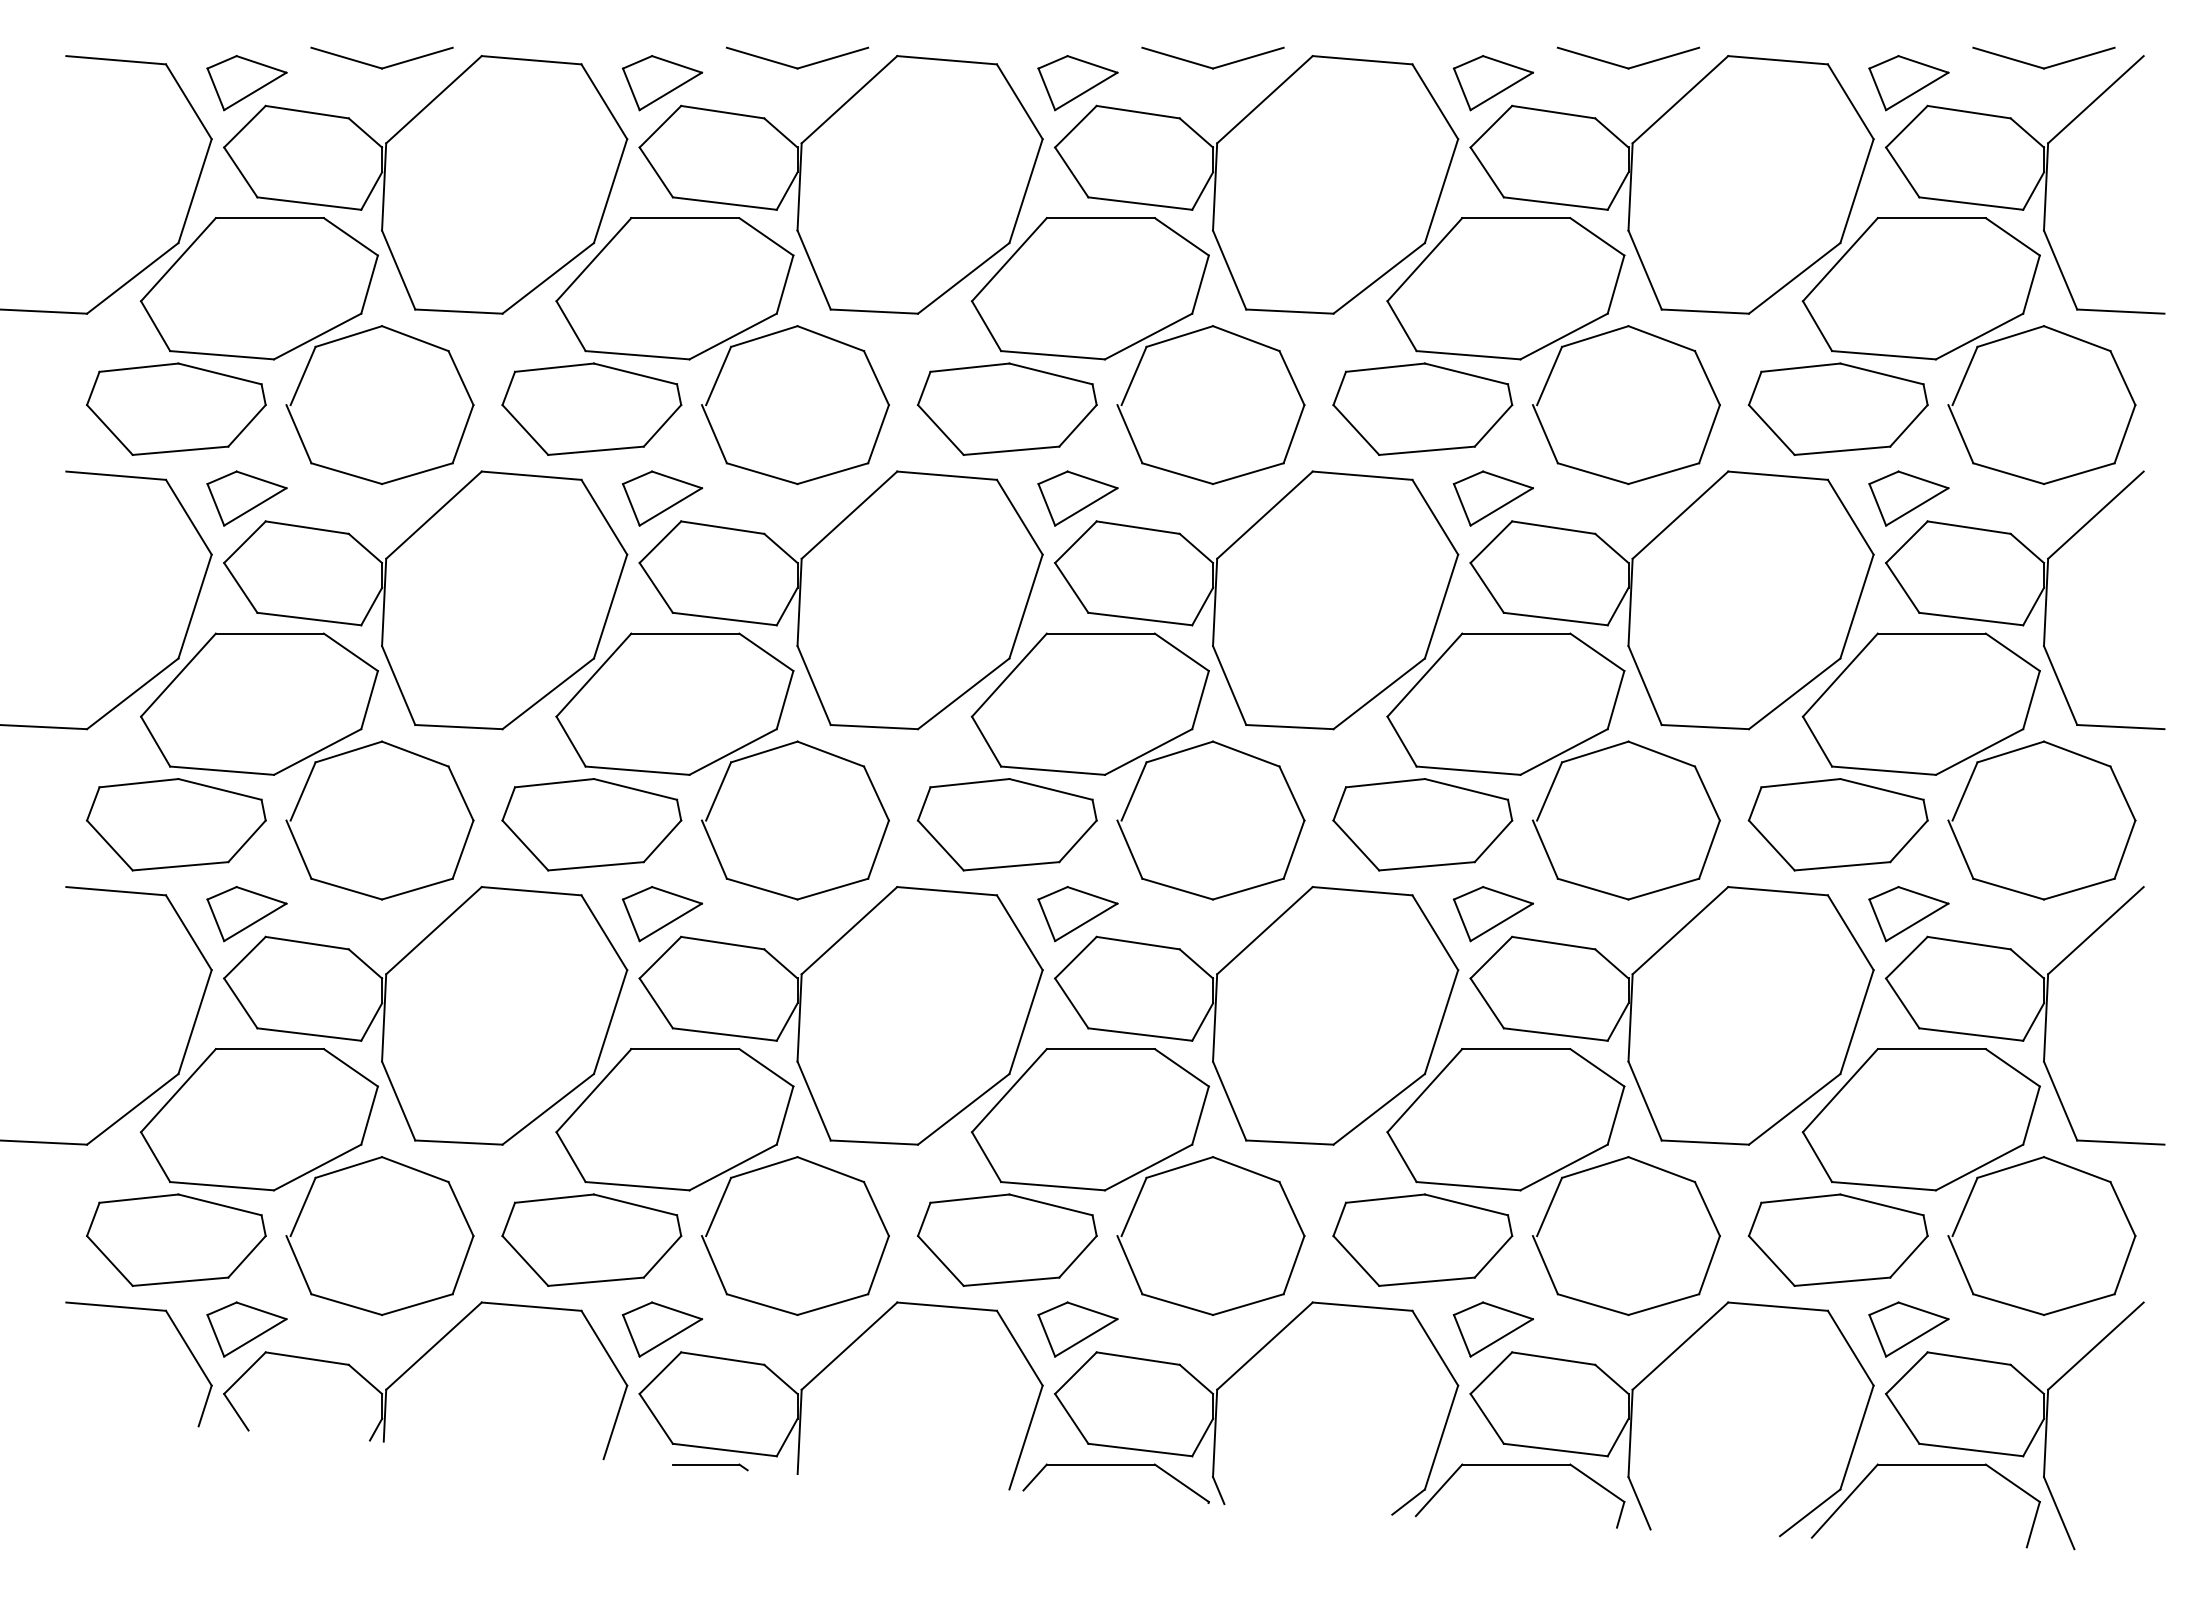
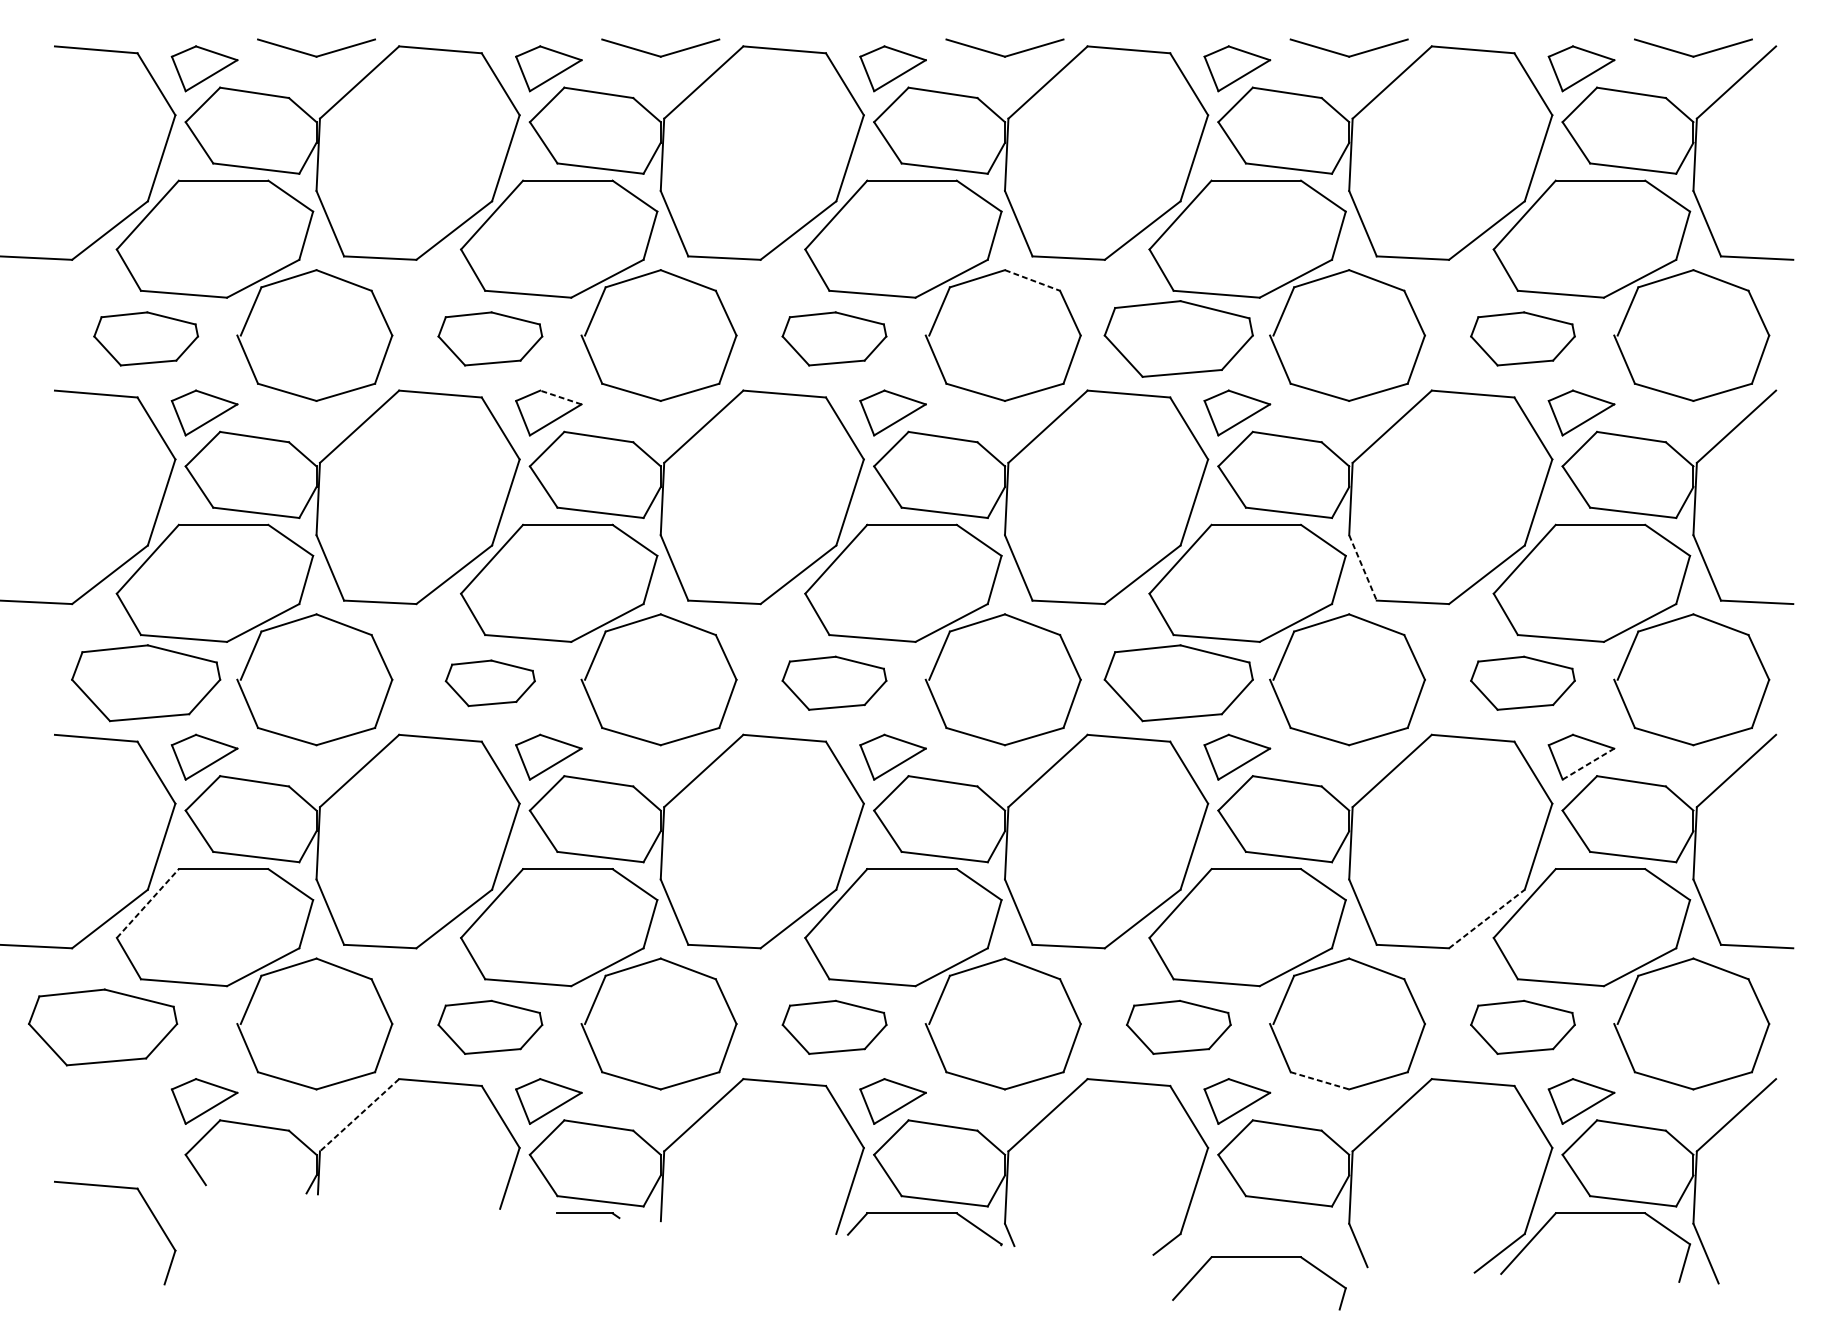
line: (1246, 338) -> (1032, 280), solid -> dashed
part: (176, 408) -> (146, 338), size x0.7
part: (591, 408) -> (490, 338), size x0.7
part: (1006, 408) -> (833, 338), size x0.7
part: (1837, 408) -> (1522, 338), size x0.7
line: (676, 479) -> (560, 397), solid -> dashed
line: (1645, 685) -> (1363, 567), solid -> dashed
part: (591, 824) -> (490, 683), size x0.6
part: (1006, 824) -> (833, 683), size x0.7
part: (1837, 824) -> (1522, 683), size x0.7
line: (1917, 922) -> (1588, 764), solid -> dashed
line: (178, 1090) -> (147, 903), solid -> dashed
line: (1794, 1109) -> (1486, 919), solid -> dashed
part: (176, 1239) -> (103, 1026), moved
part: (591, 1239) -> (490, 1026), size x0.7
part: (1007, 1239) -> (834, 1026), size x0.7
part: (1422, 1239) -> (1178, 1026), size x0.7
part: (1837, 1239) -> (1522, 1026), size x0.7
line: (1593, 1304) -> (1320, 1080), solid -> dashed
part: (181, 1338) -> (150, 1211), moved
line: (434, 1346) -> (359, 1115), solid -> dashed
part: (1519, 1465) -> (1258, 1258), moved

